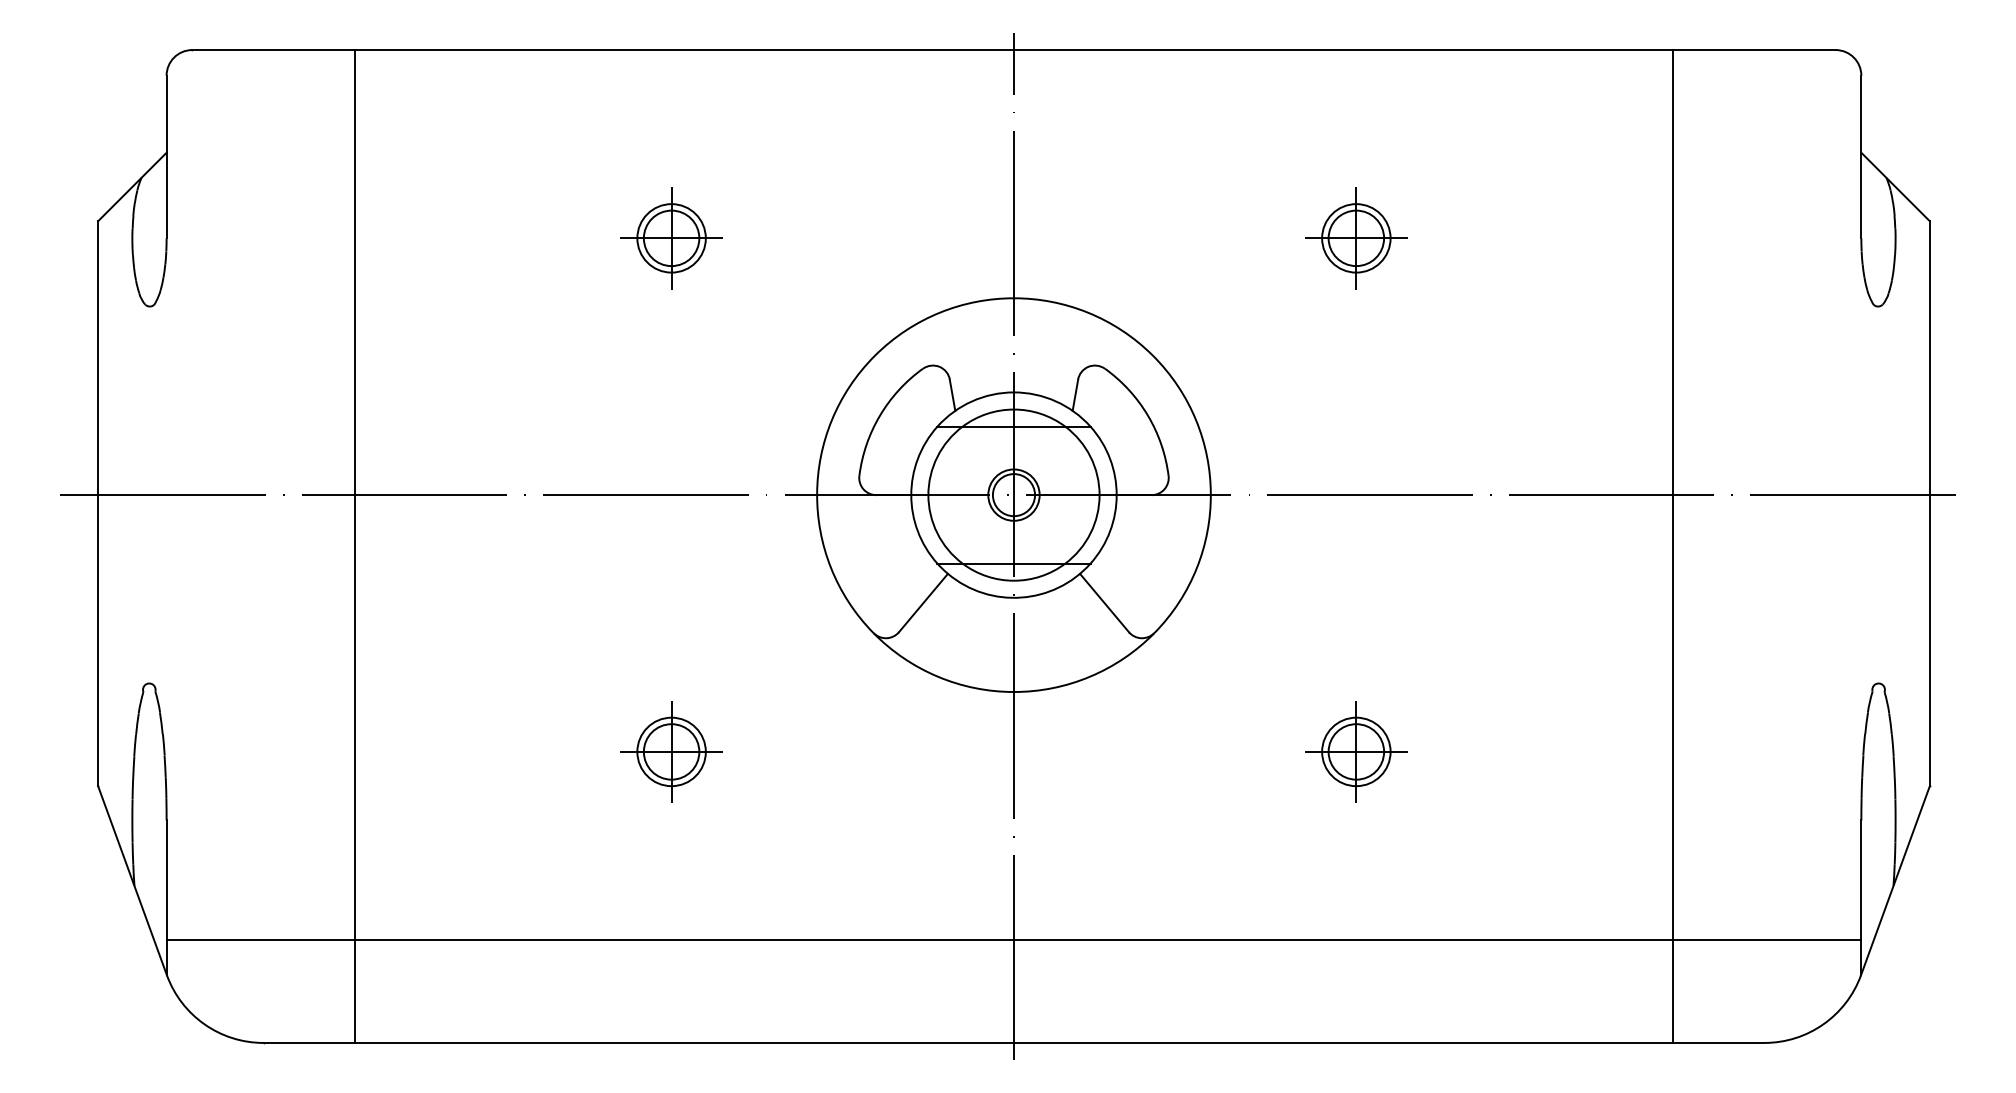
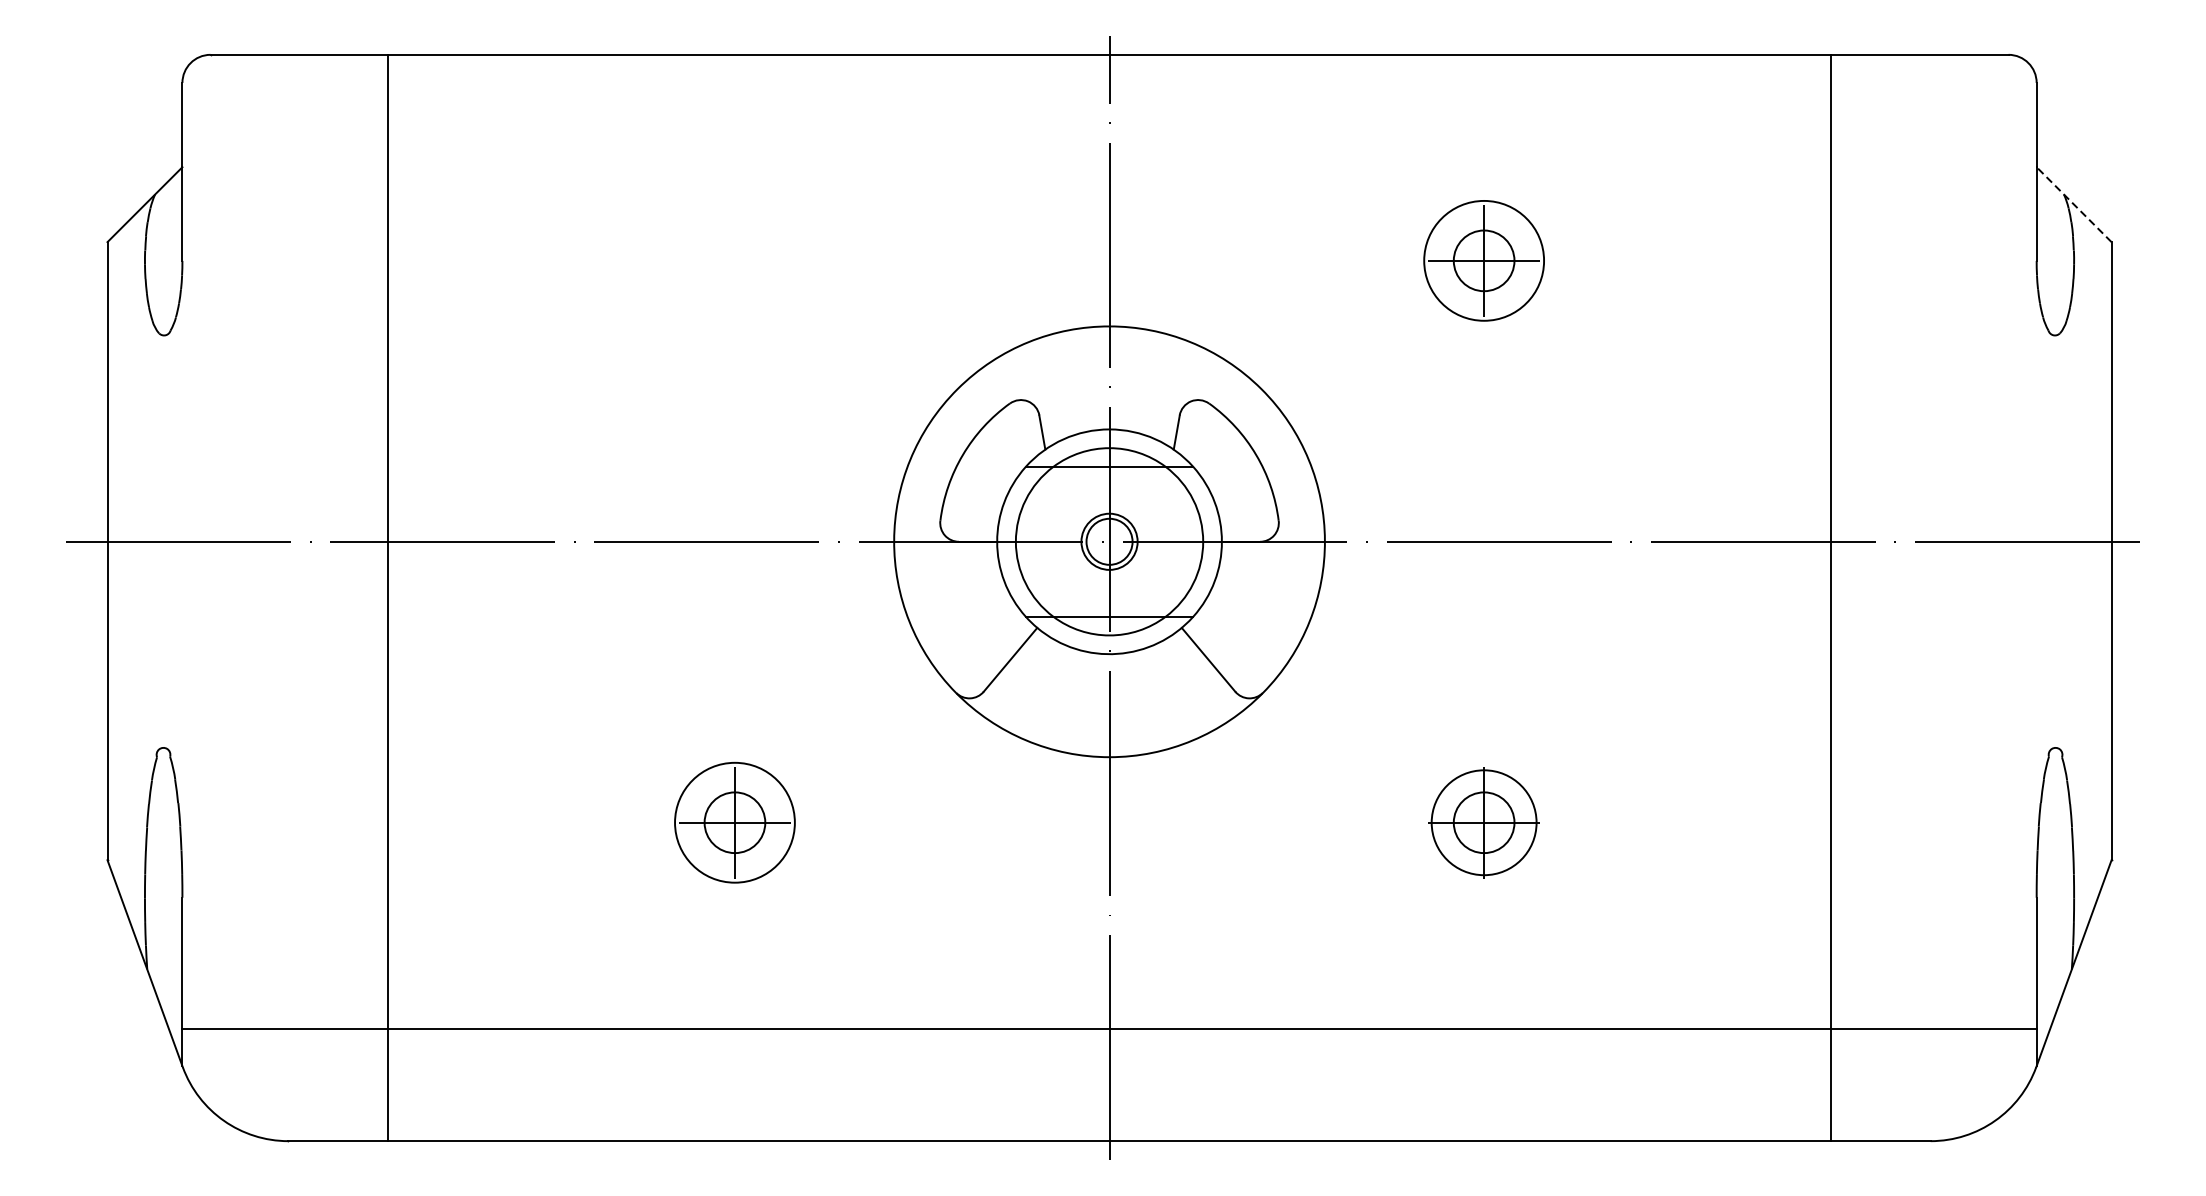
line: (1895, 186) -> (2074, 204), solid -> dashed
part: (671, 238) -> (734, 261), removed
circle: (1356, 238) -> (1484, 261), size x1.6
circle: (671, 751) -> (734, 822), size x1.6
circle: (1356, 751) -> (1484, 822), size x1.4

